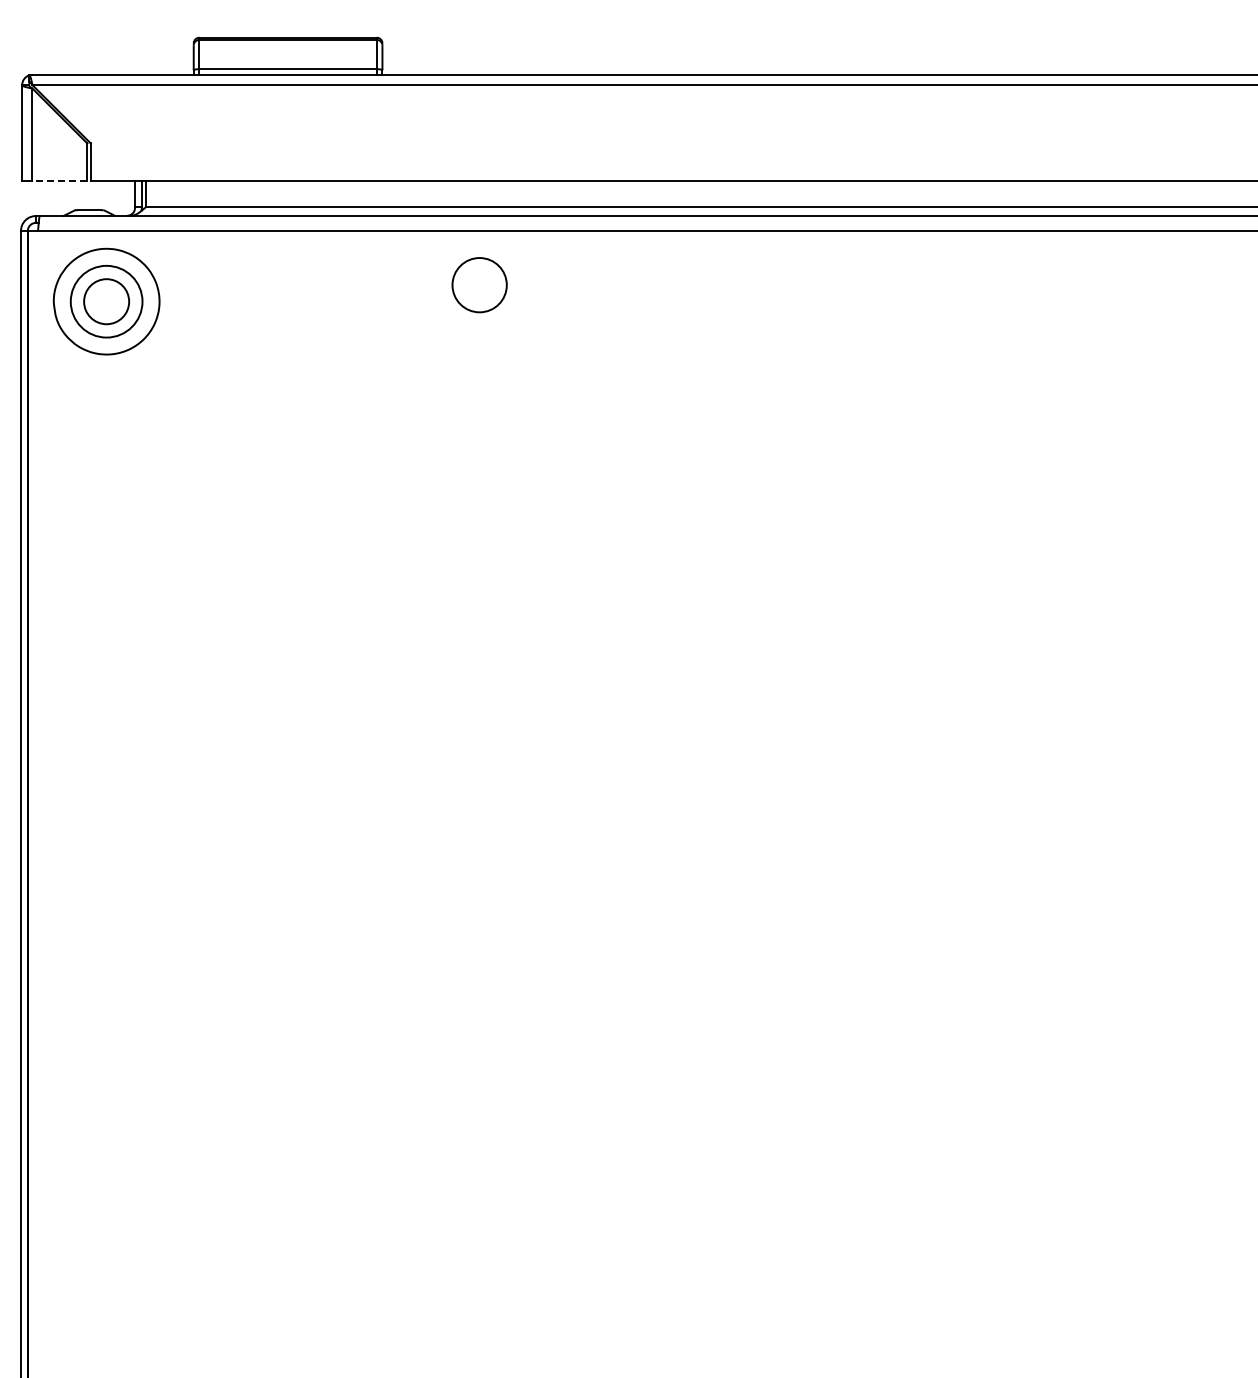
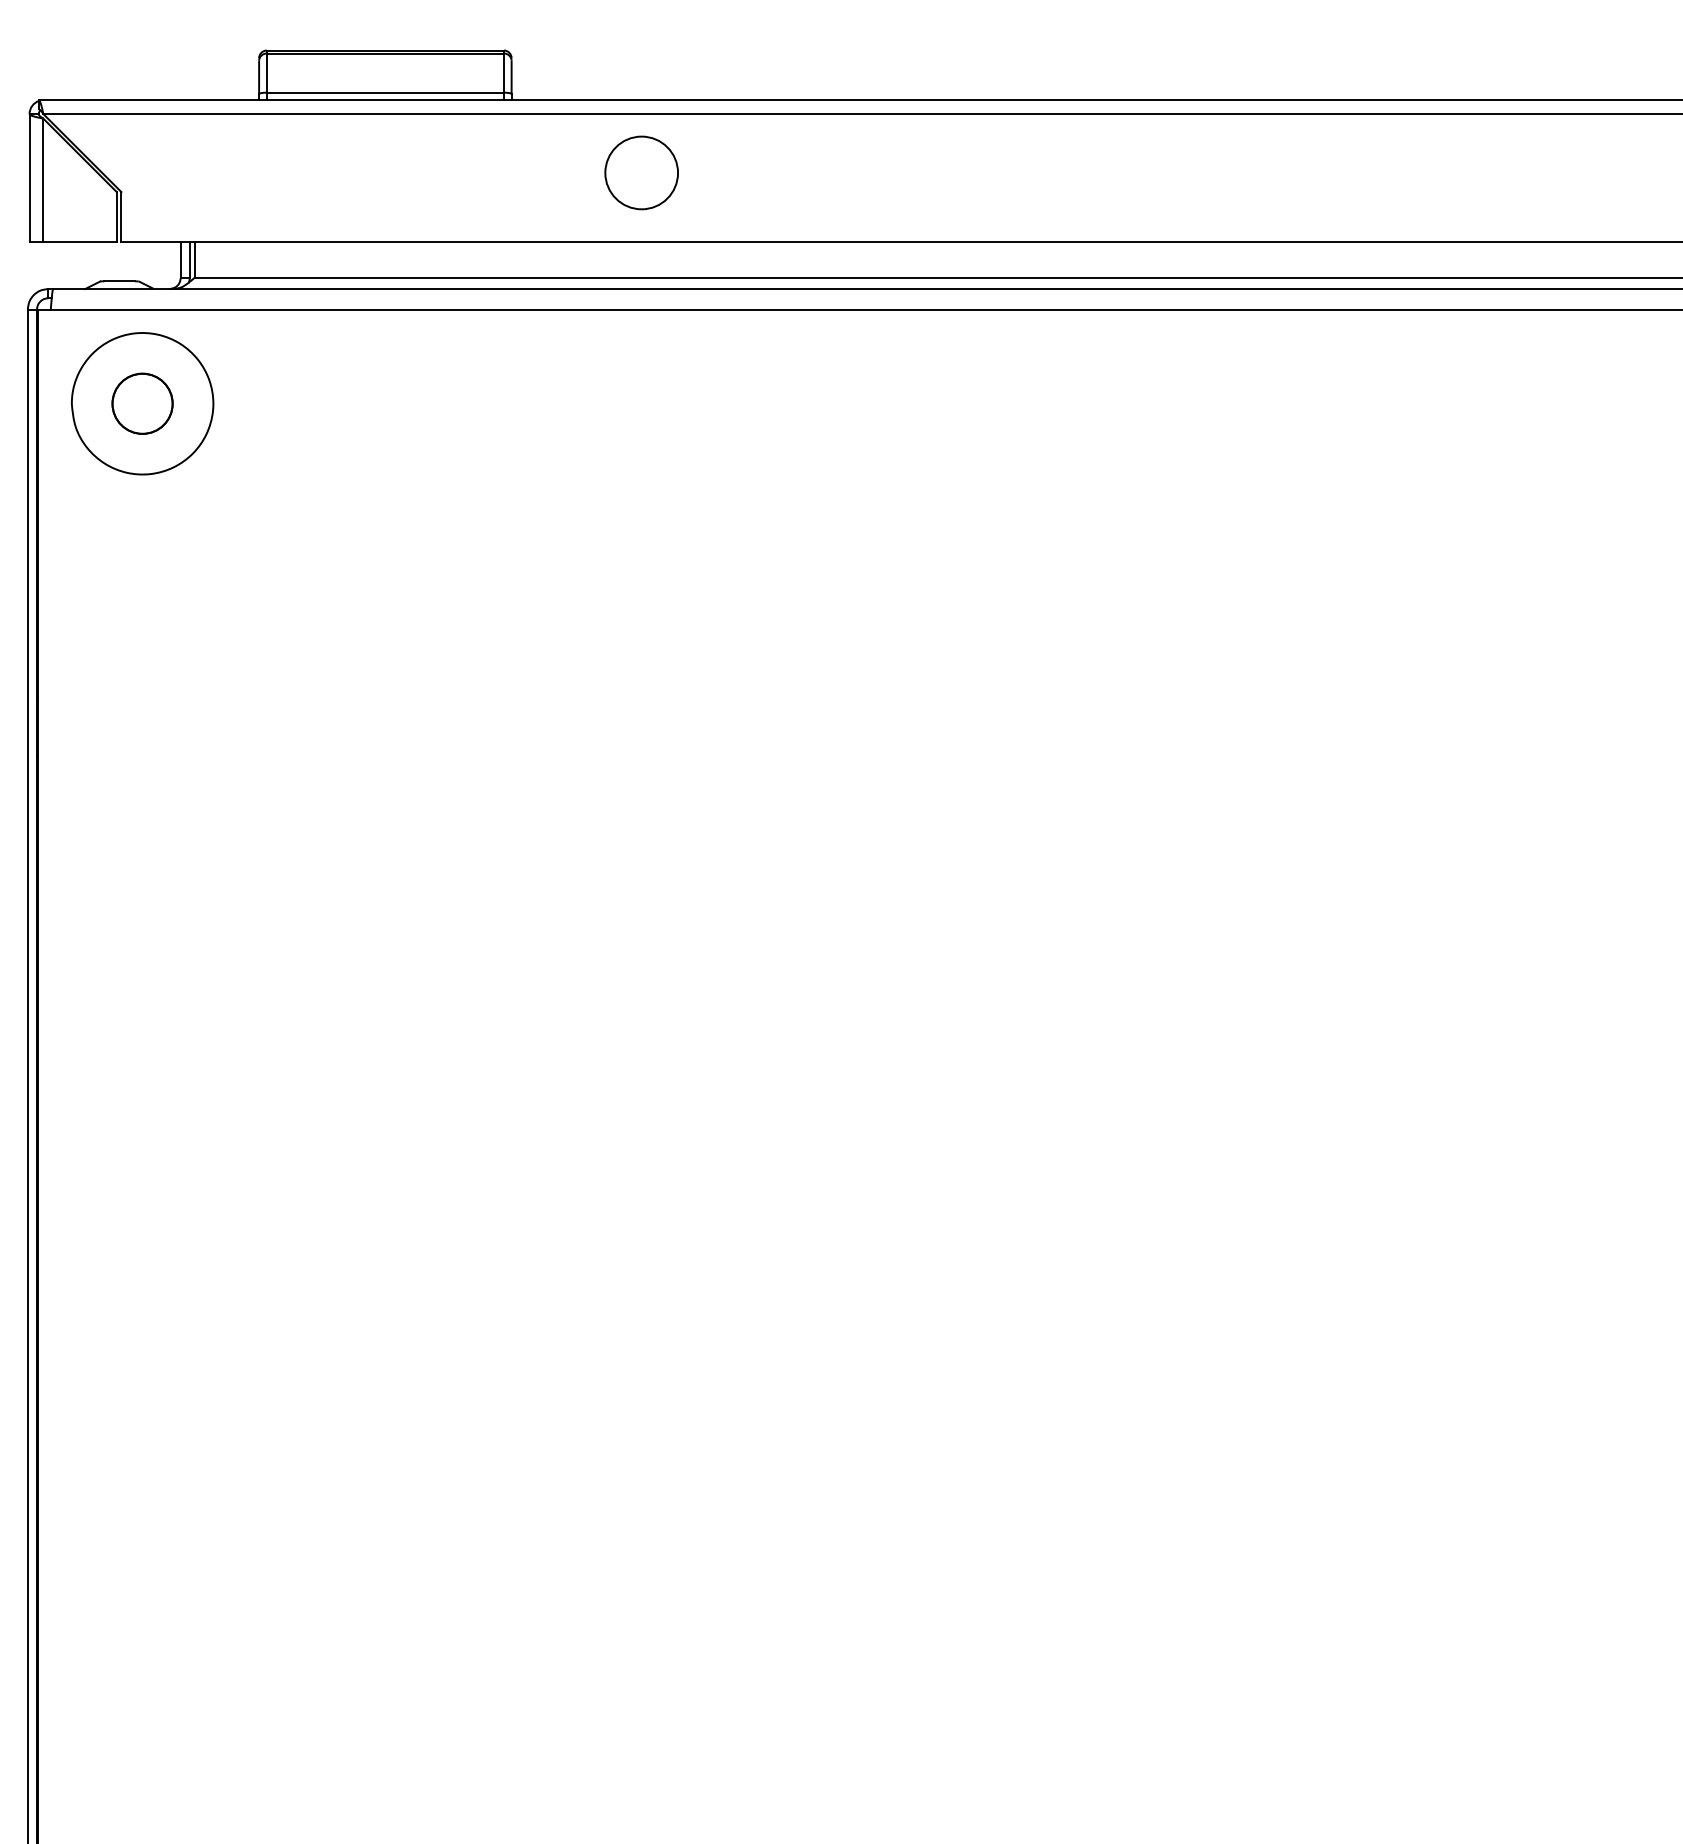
line: (59, 180) -> (79, 241), dashed -> solid
circle: (479, 285) -> (641, 173), moved
circle: (106, 301) -> (142, 403), size x0.62

